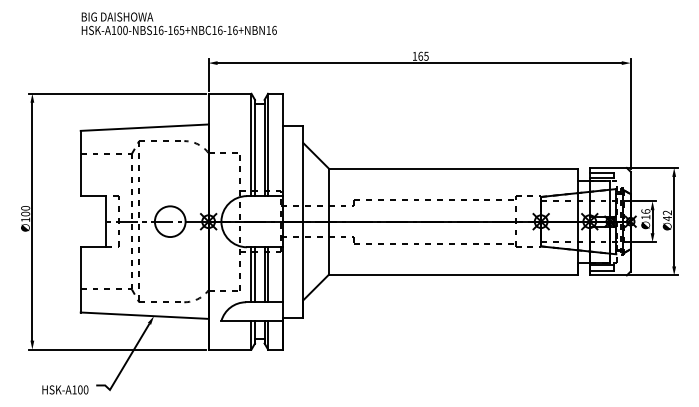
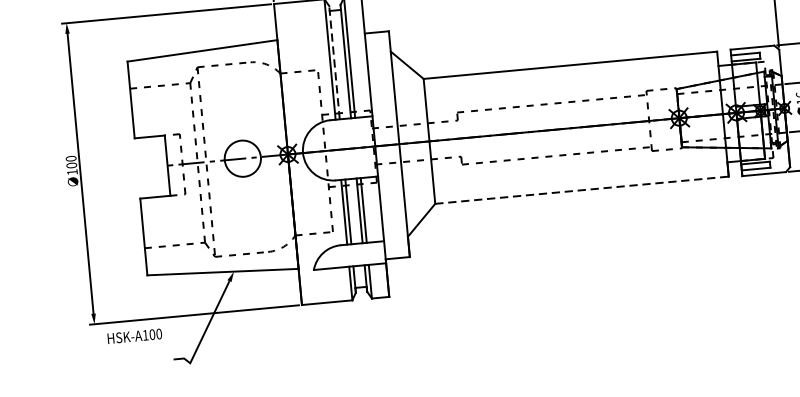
line: (255, 147) -> (335, 62), solid -> dashed
line: (453, 274) -> (581, 189), solid -> dashed
text: (65, 389) -> (134, 335), moved

